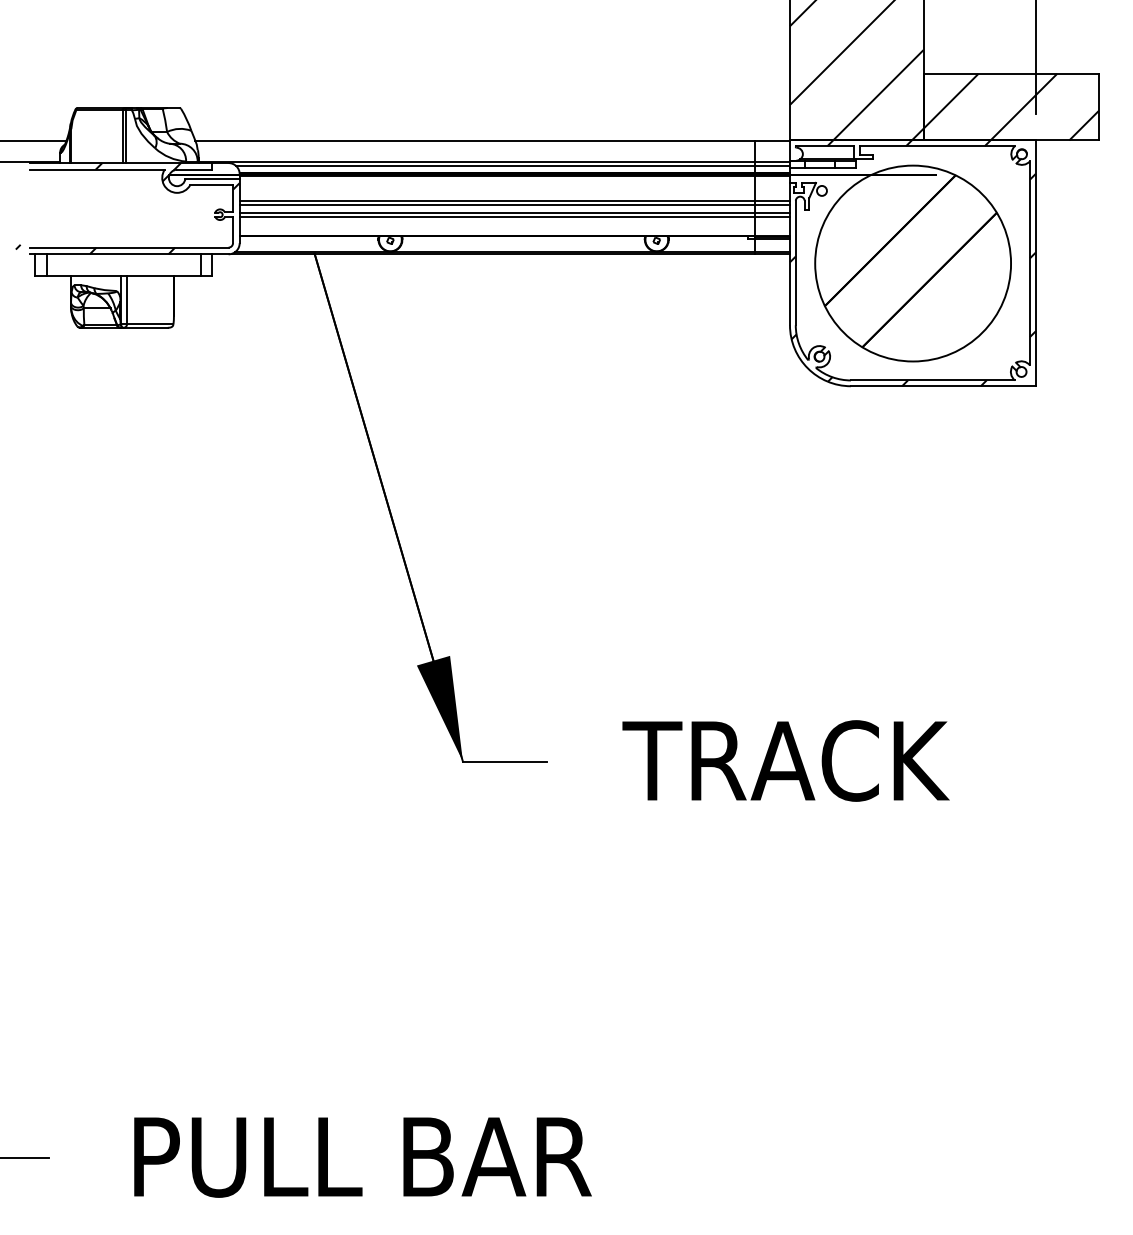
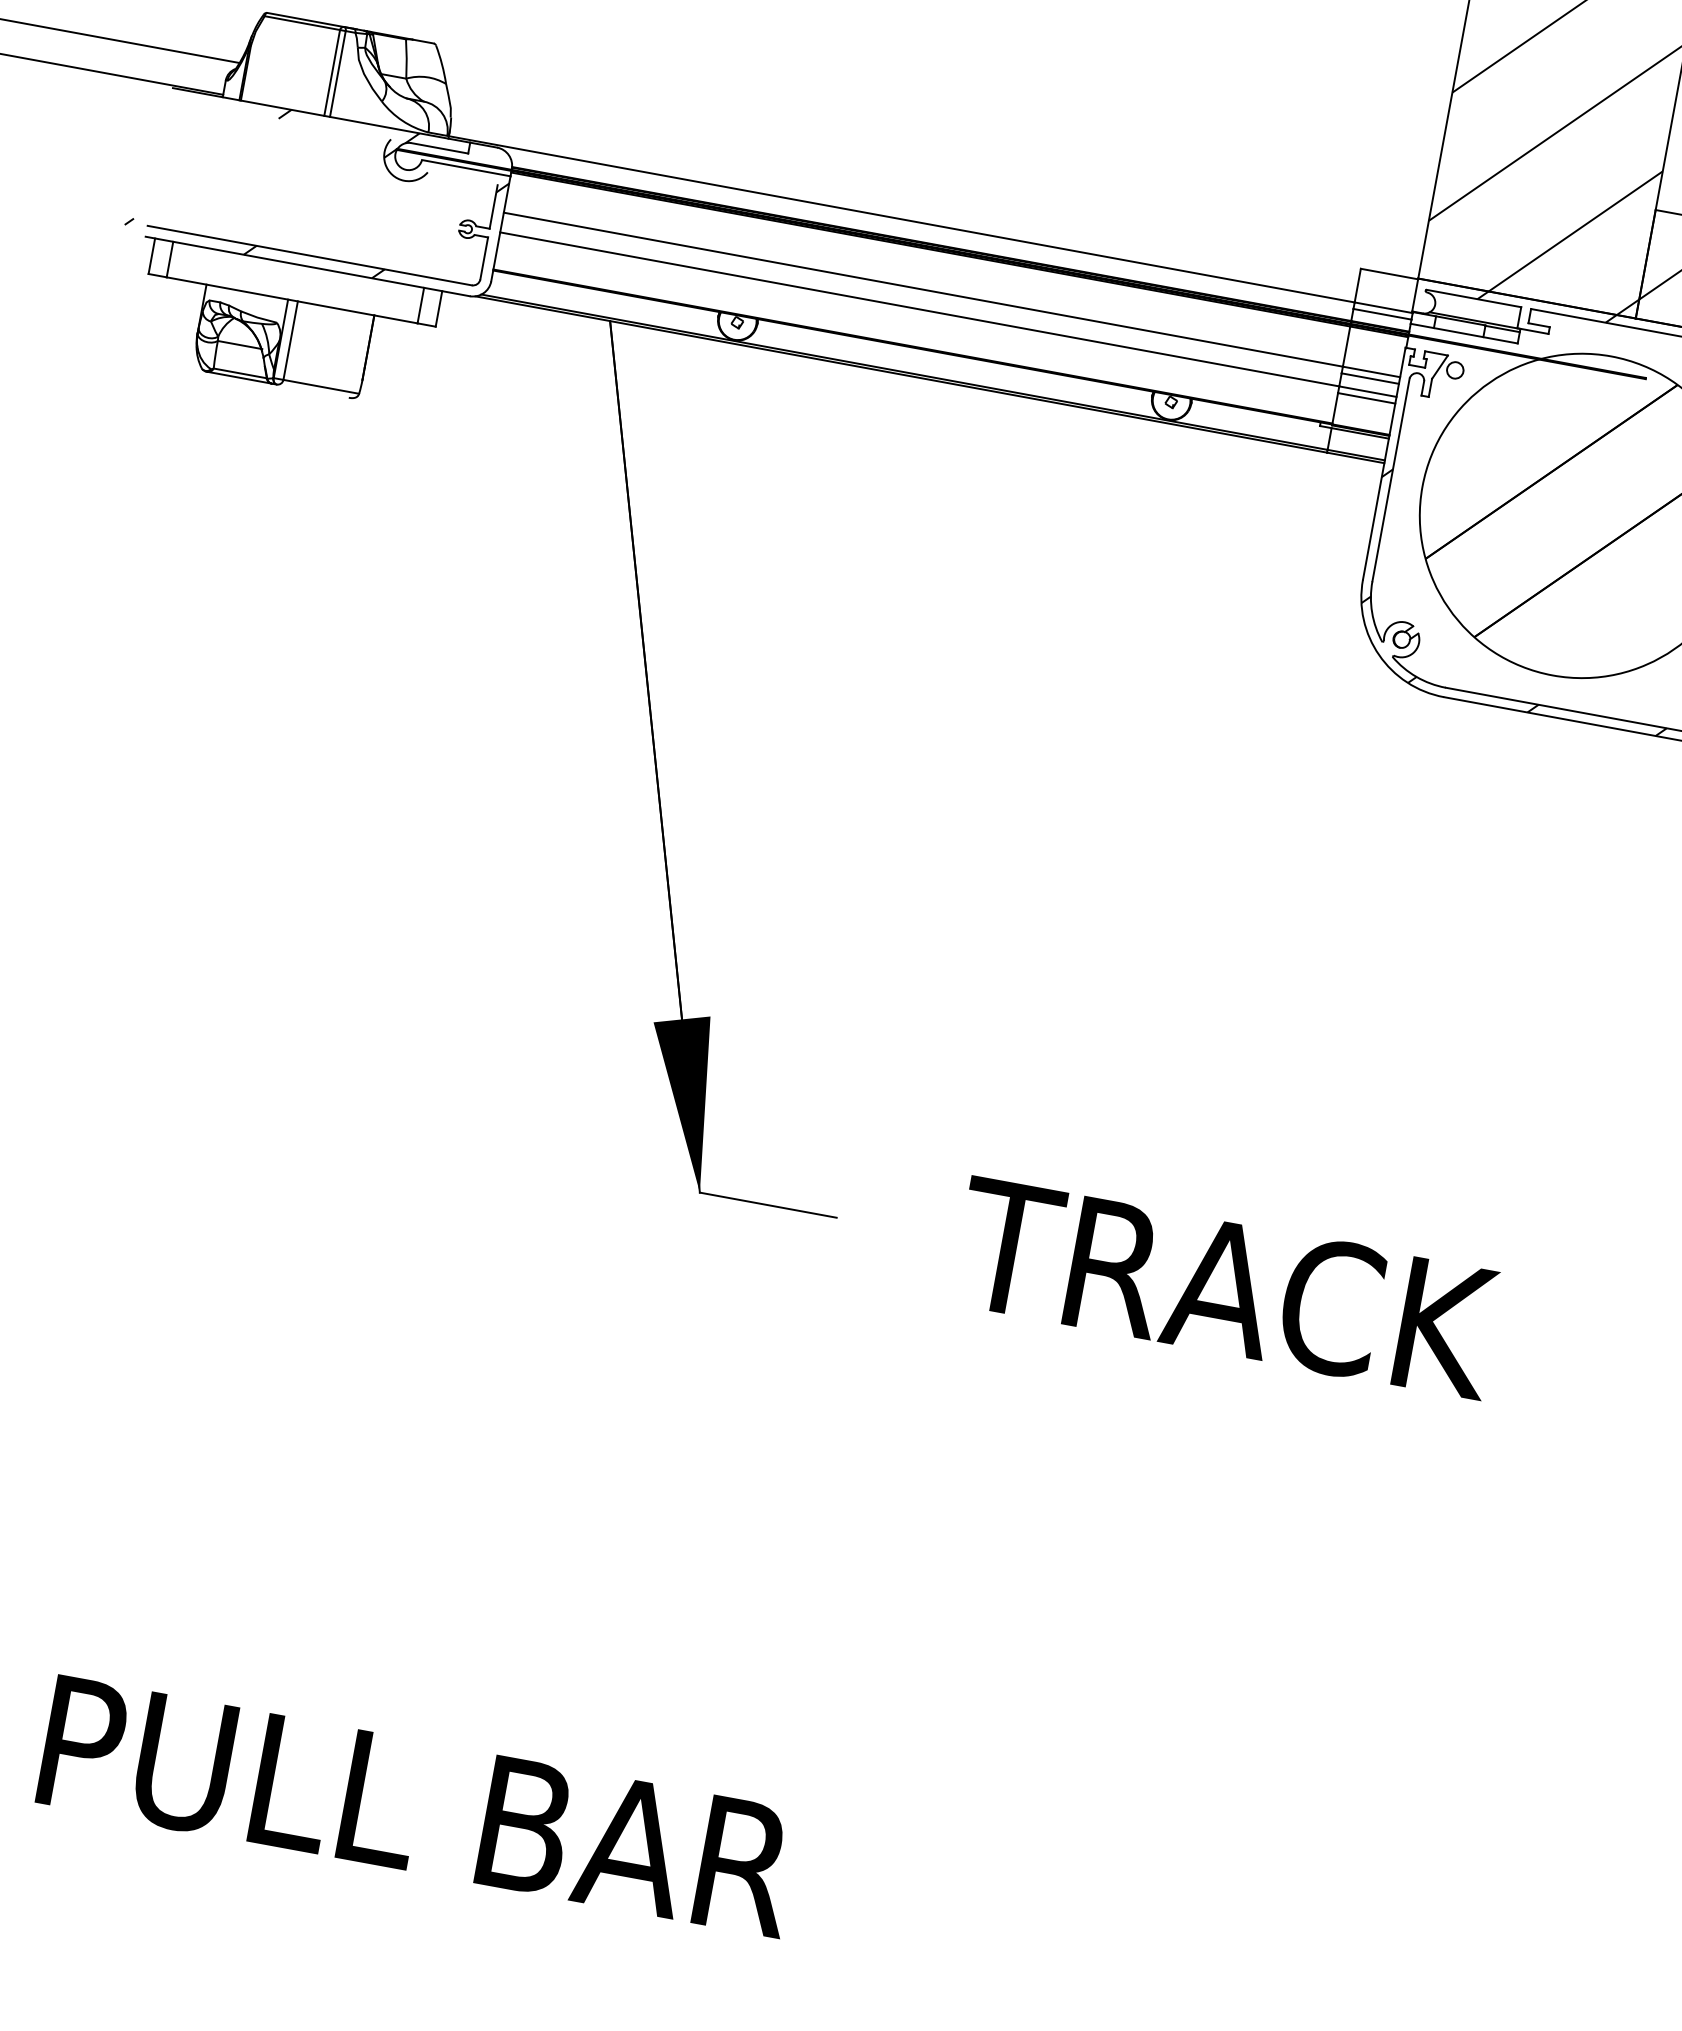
line: (474, 140) -> (904, 184), removed
line: (494, 165) -> (929, 231), removed
line: (96, 169) -> (280, 118), removed
line: (211, 185) -> (462, 179), removed
line: (496, 205) -> (920, 296), removed
line: (496, 217) -> (917, 316), removed
line: (145, 327) -> (312, 390), removed

